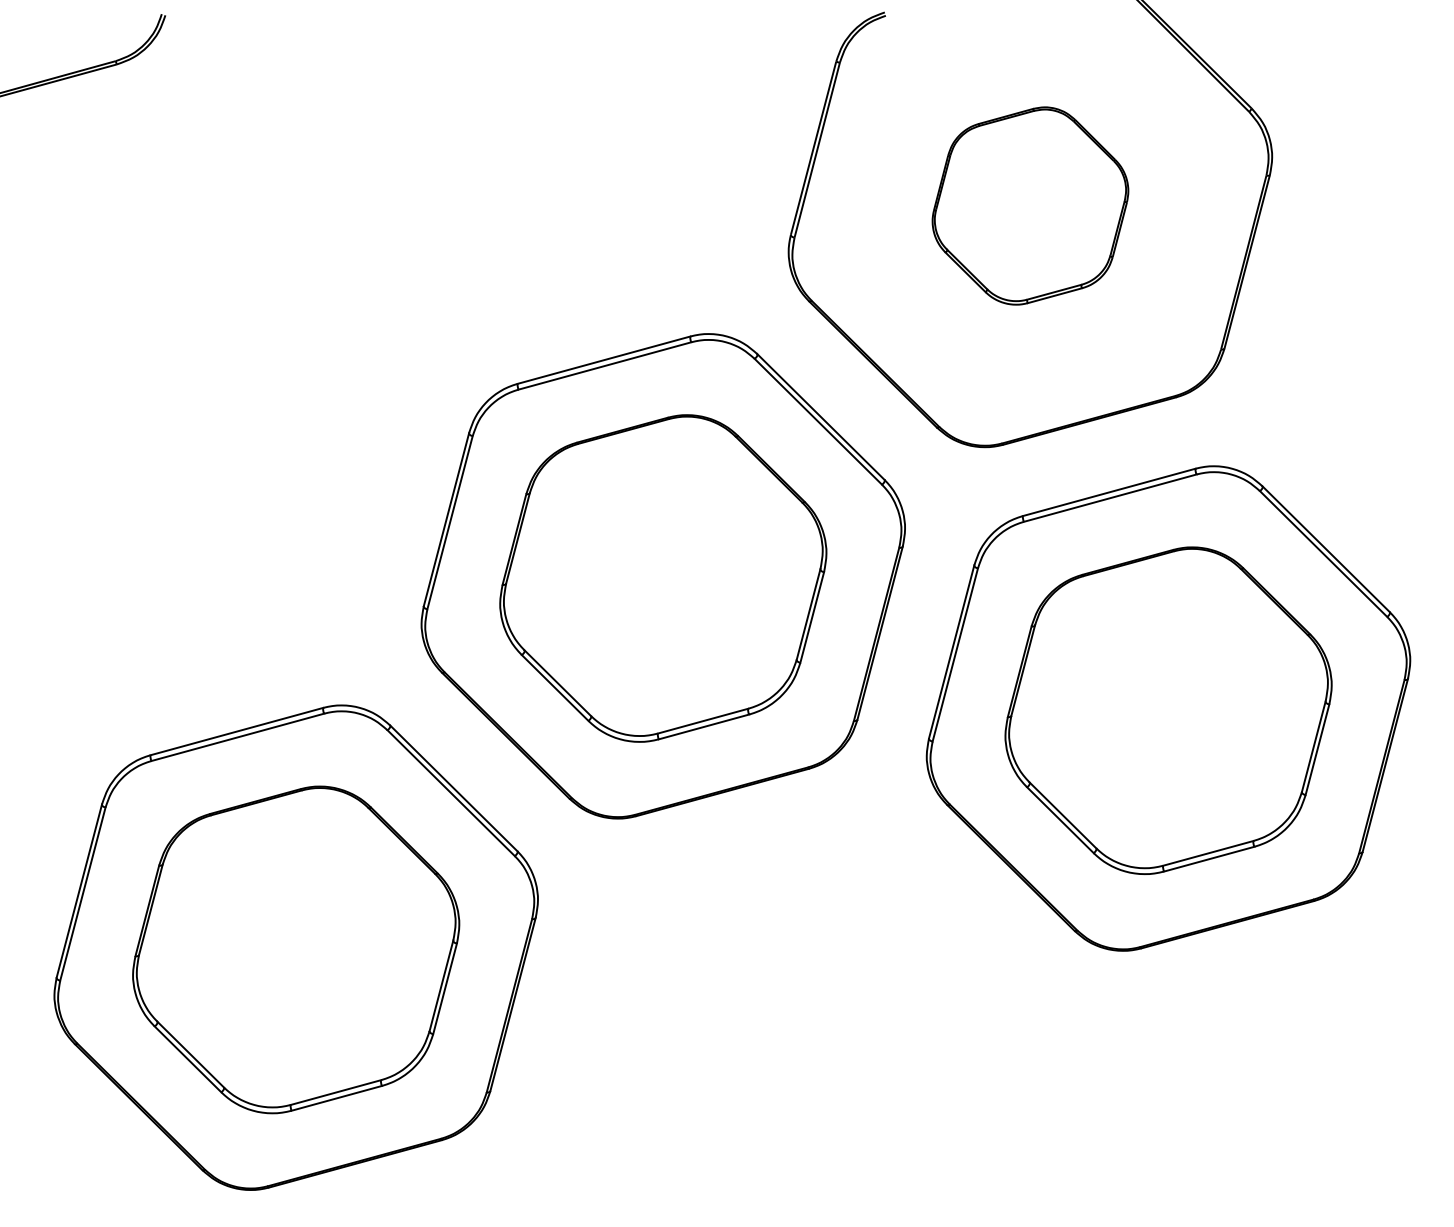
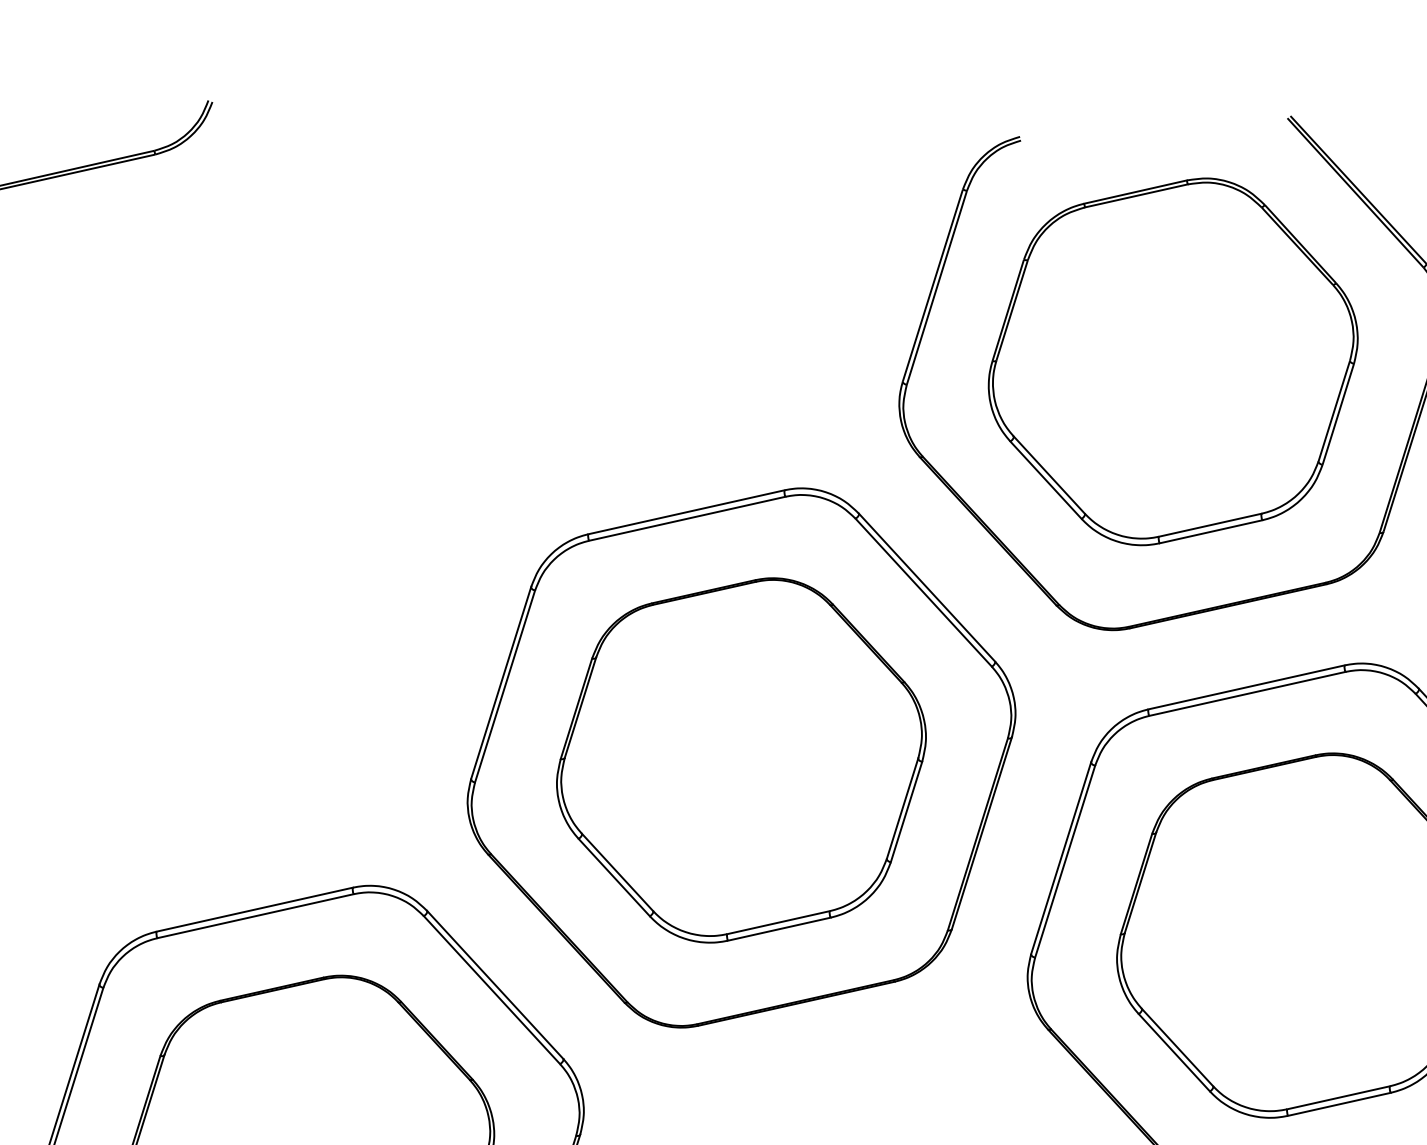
part: (1030, 205) -> (1173, 361), size x1.67

